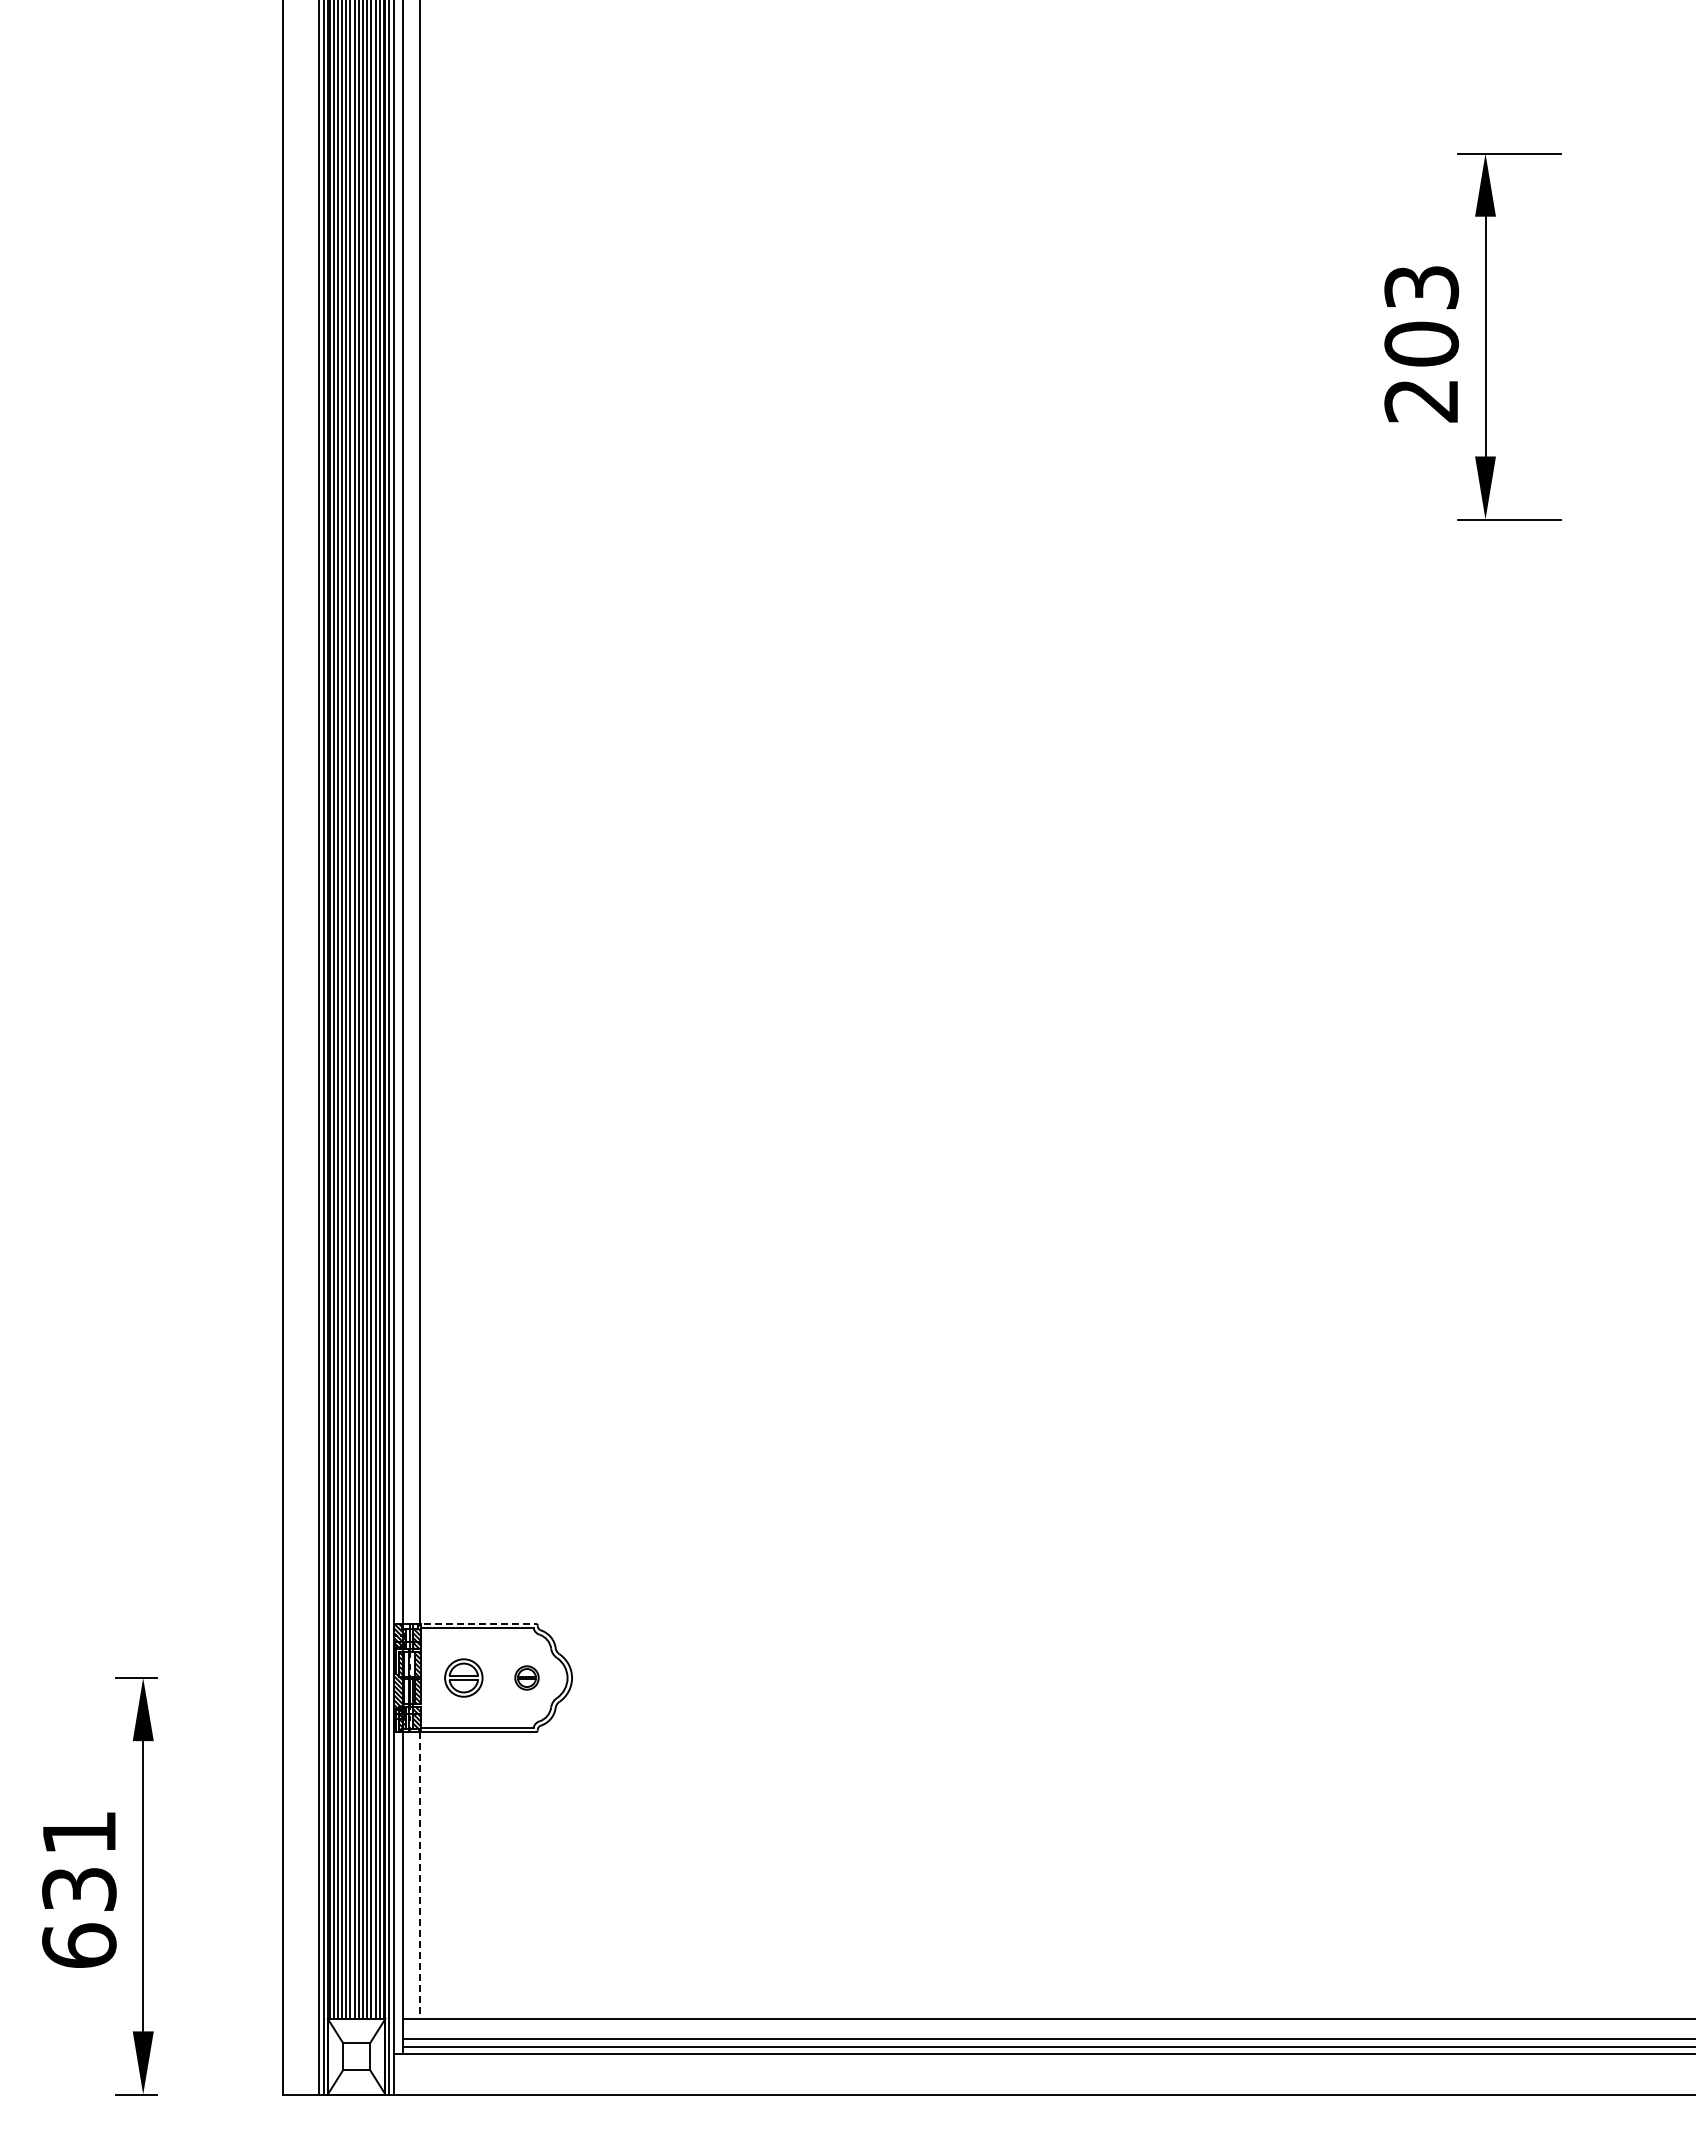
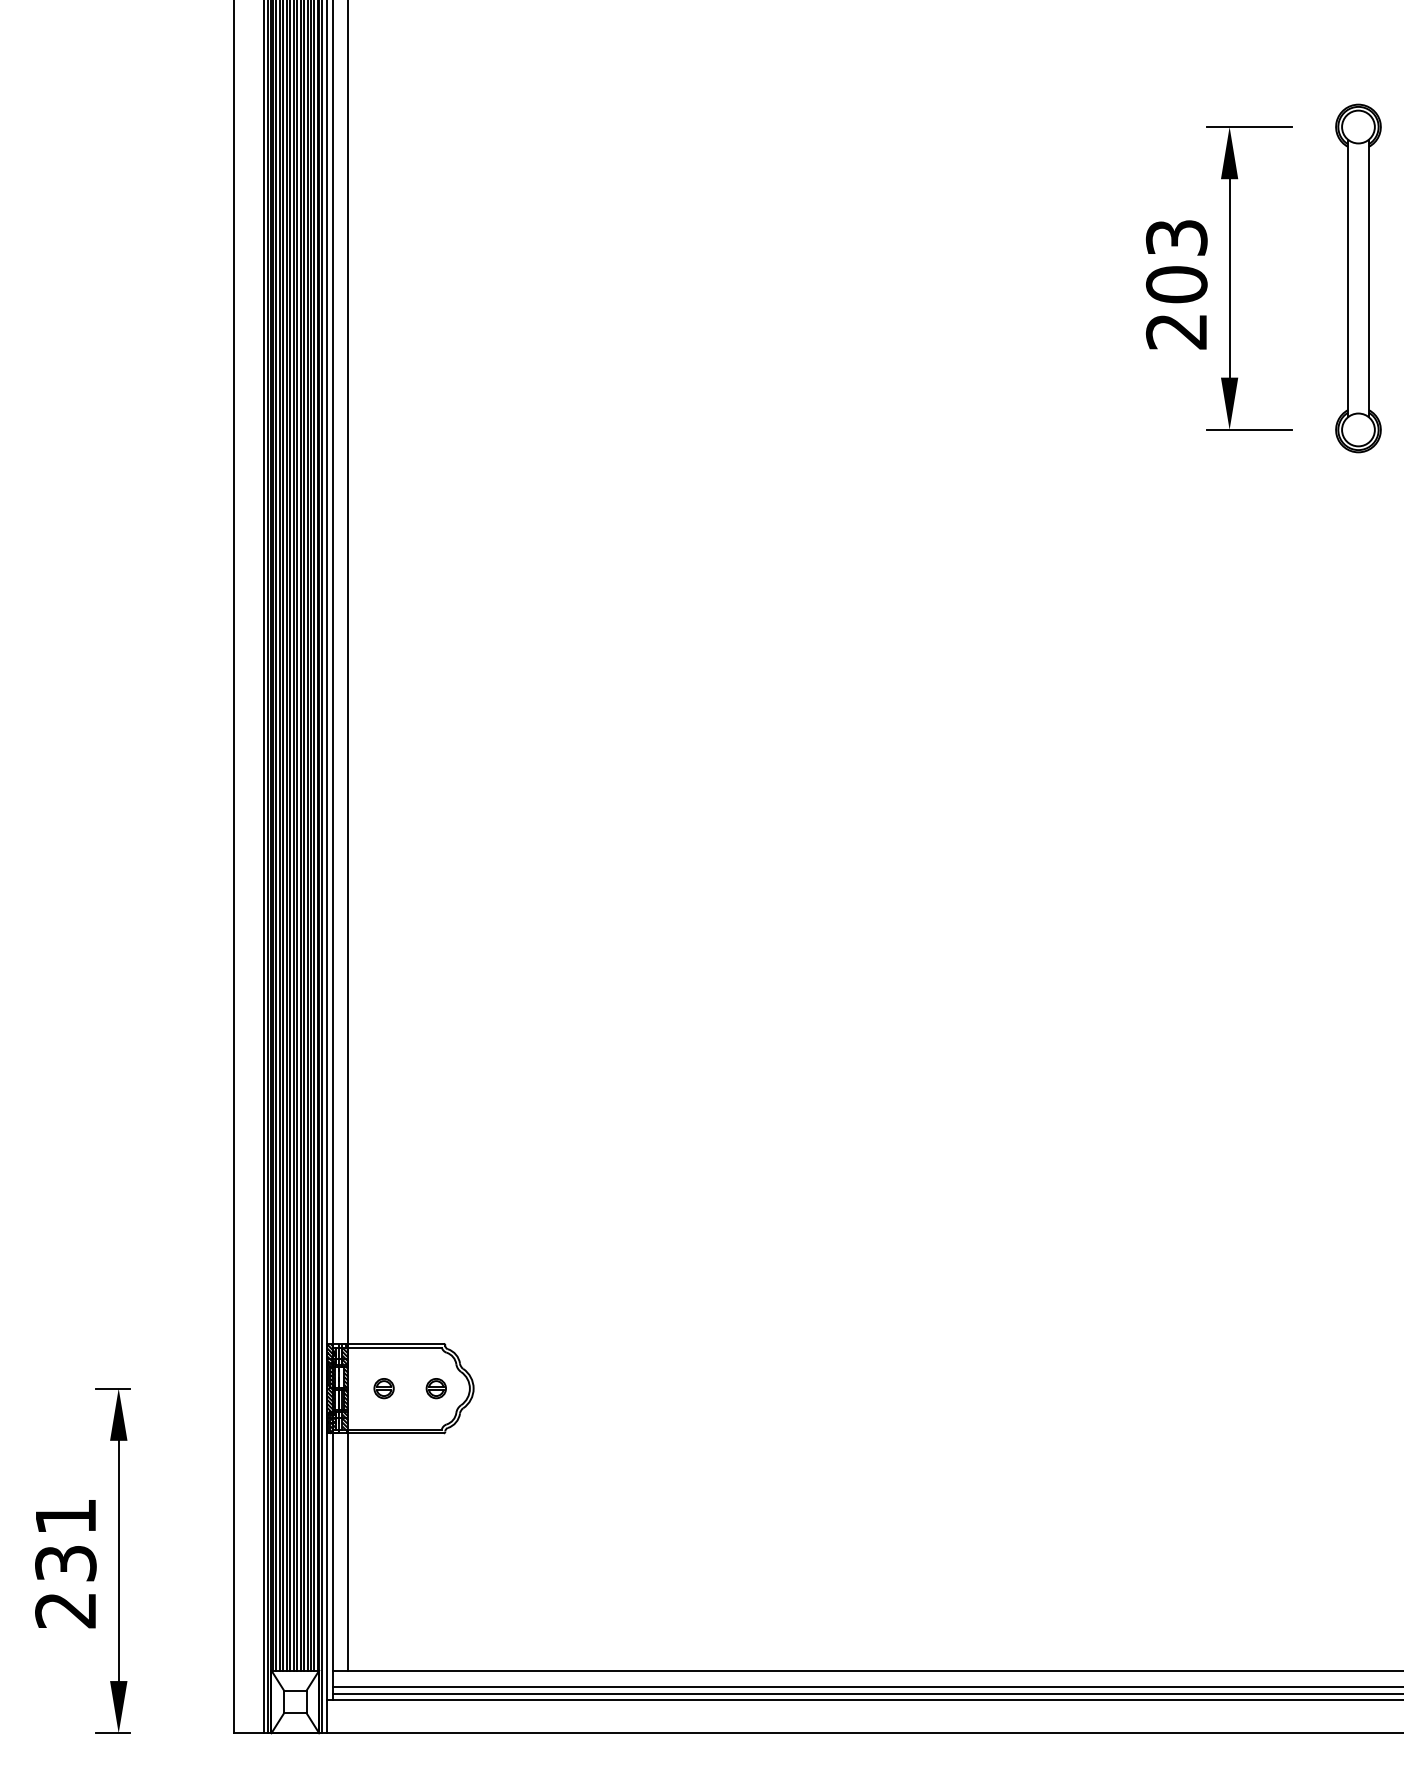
part: (1641, 336) -> (1358, 278), added
line: (474, 1623) -> (392, 1343), dashed -> solid
part: (463, 1677) -> (383, 1388), size x0.62
line: (419, 1875) -> (347, 1552), dashed -> solid
text: (79, 1945) -> (65, 1609), 631 -> 231

